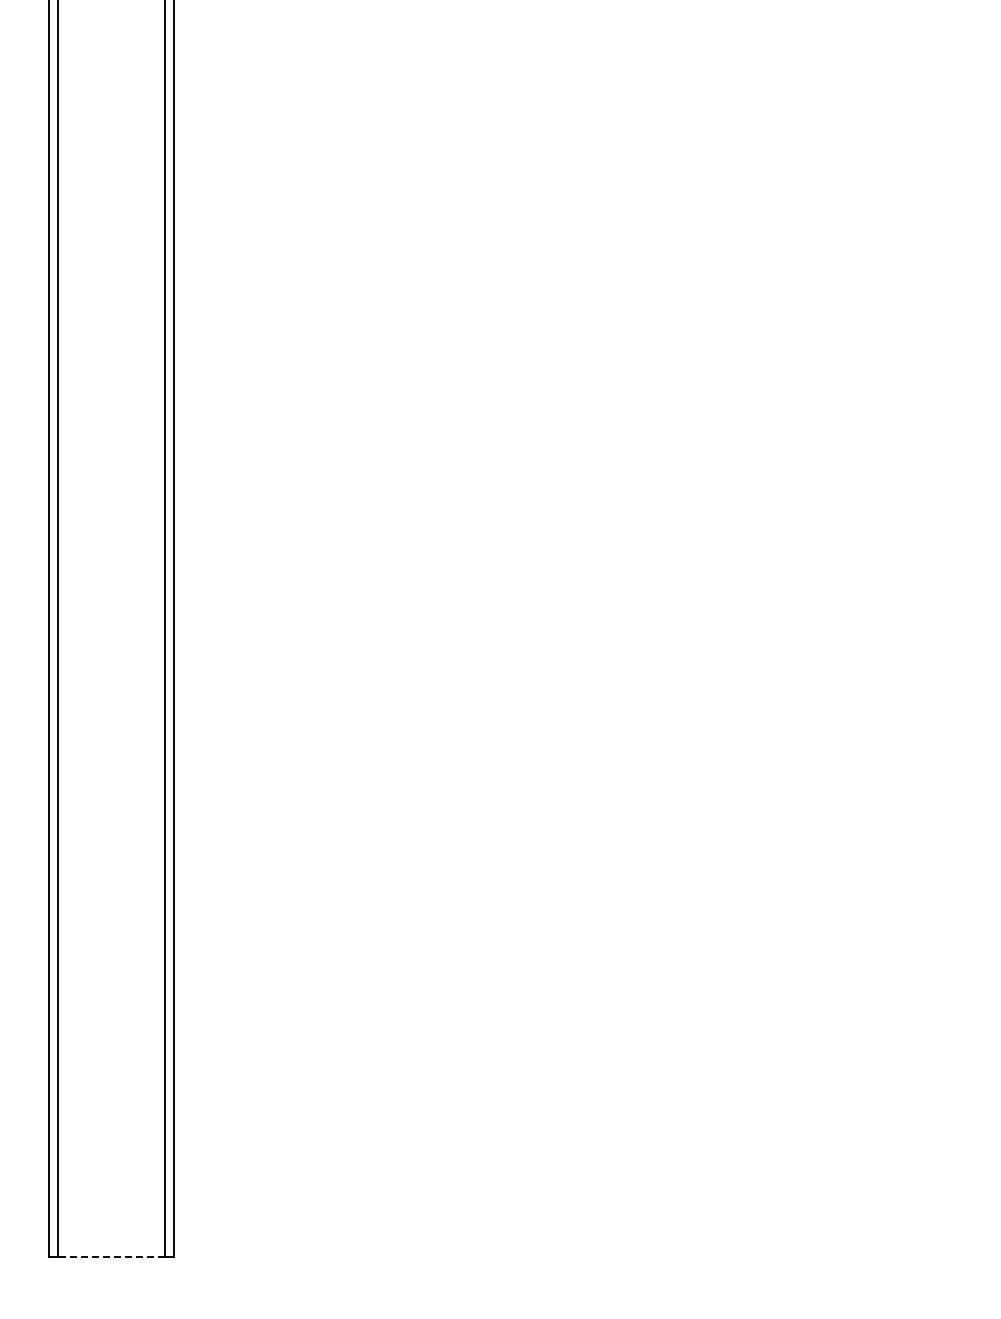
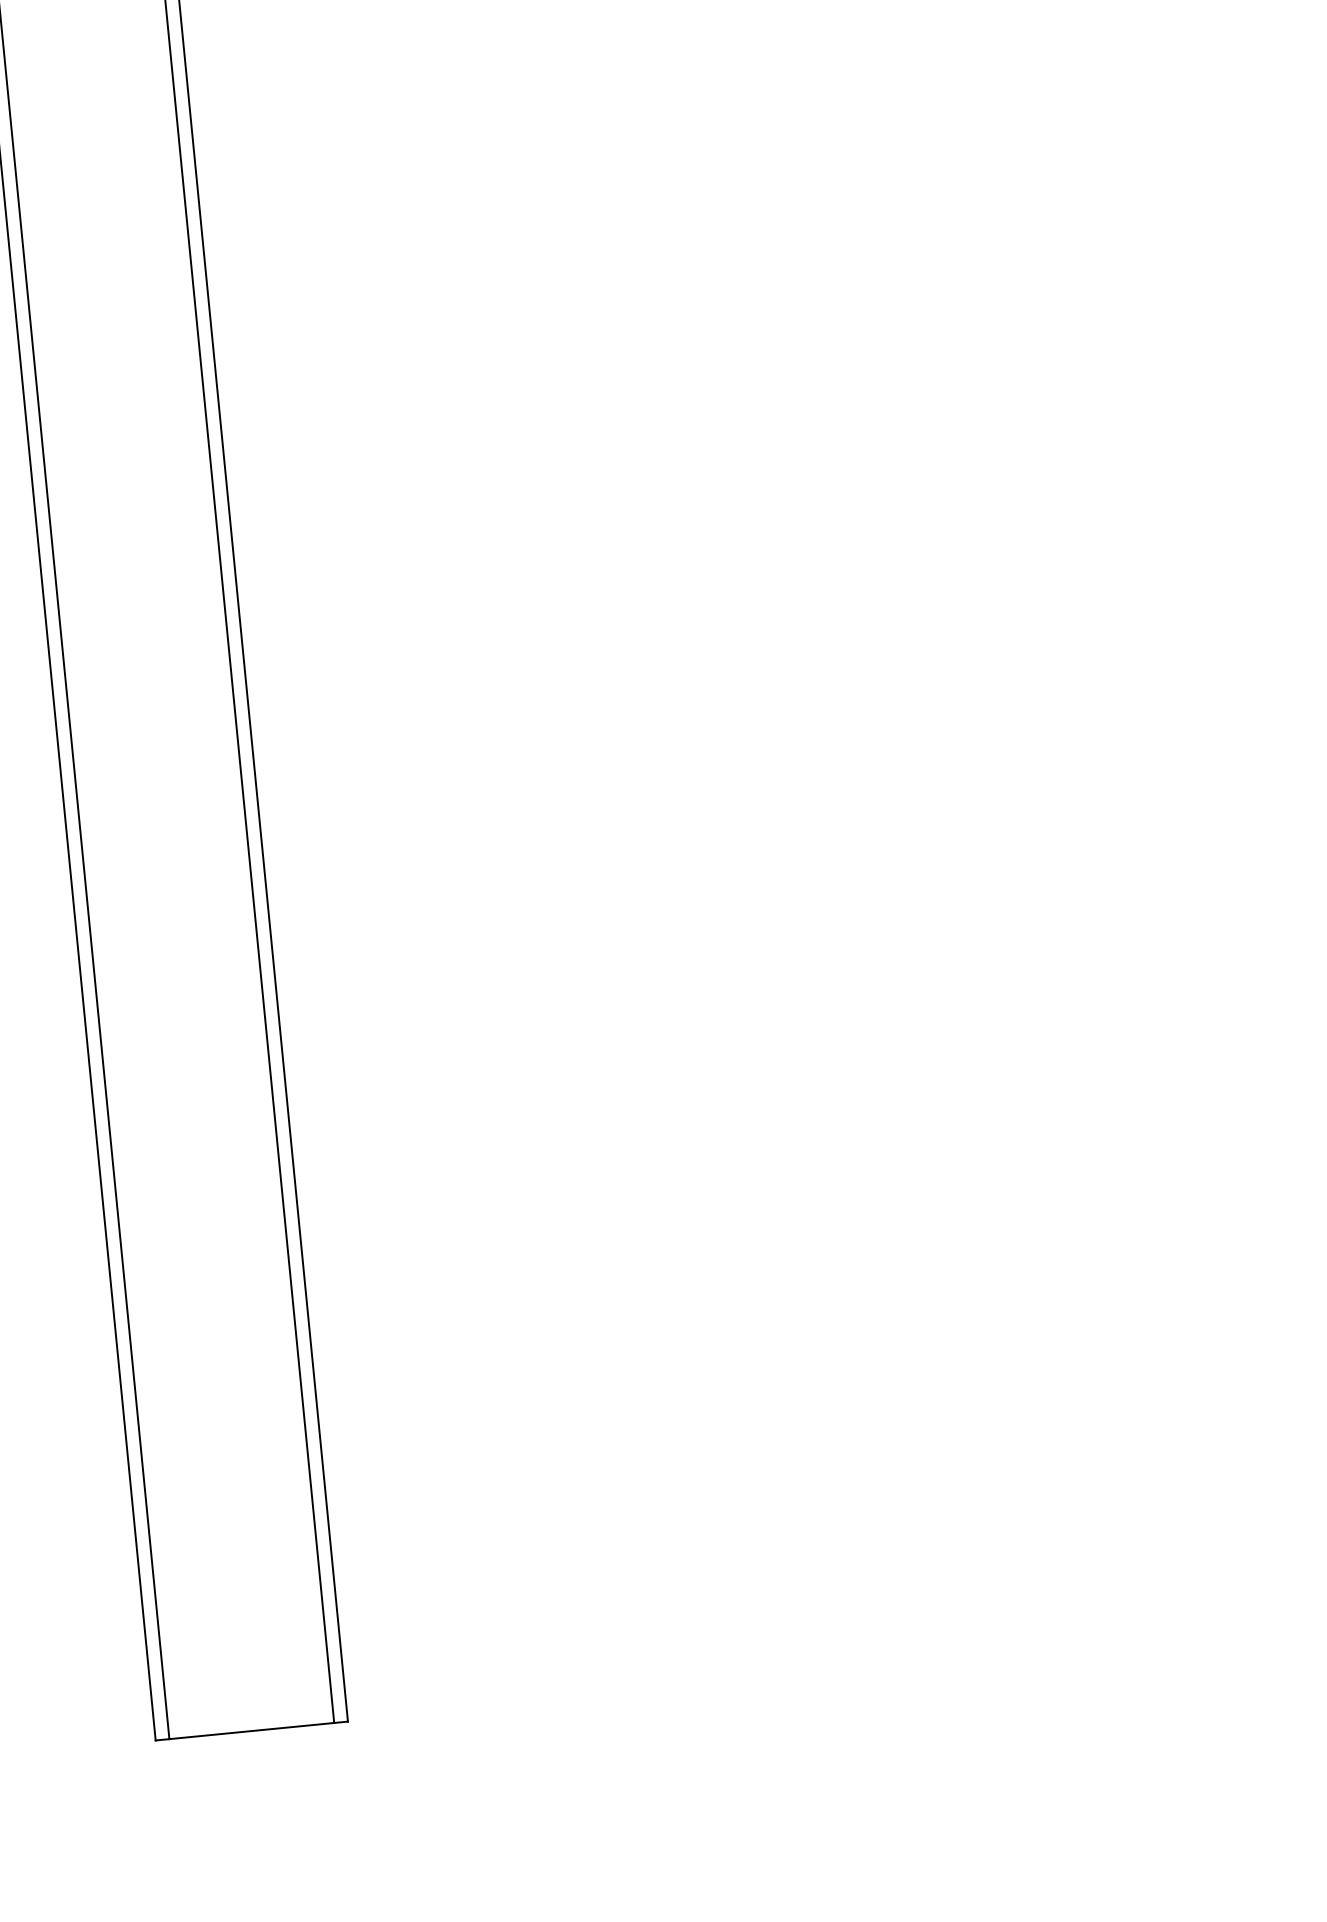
line: (111, 1257) -> (252, 1731), dashed -> solid

